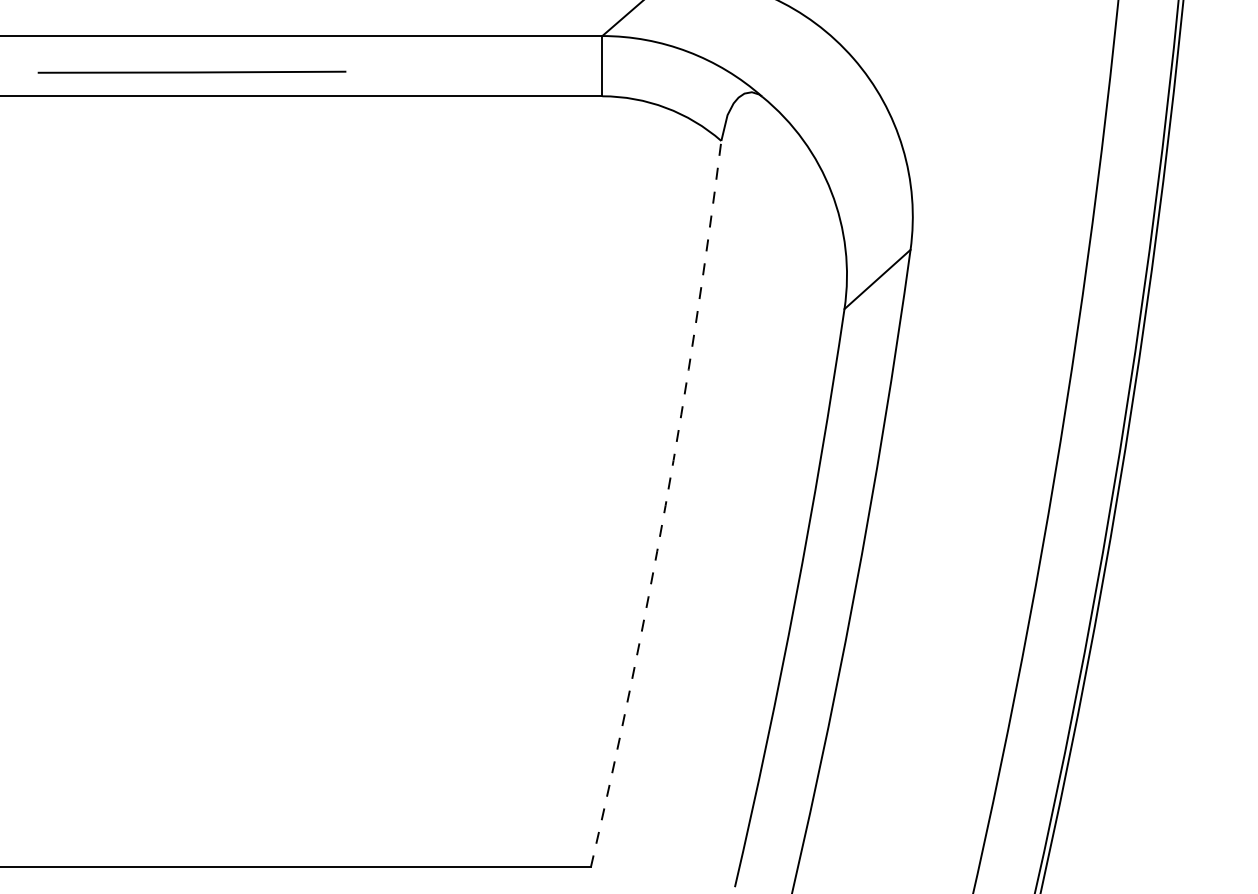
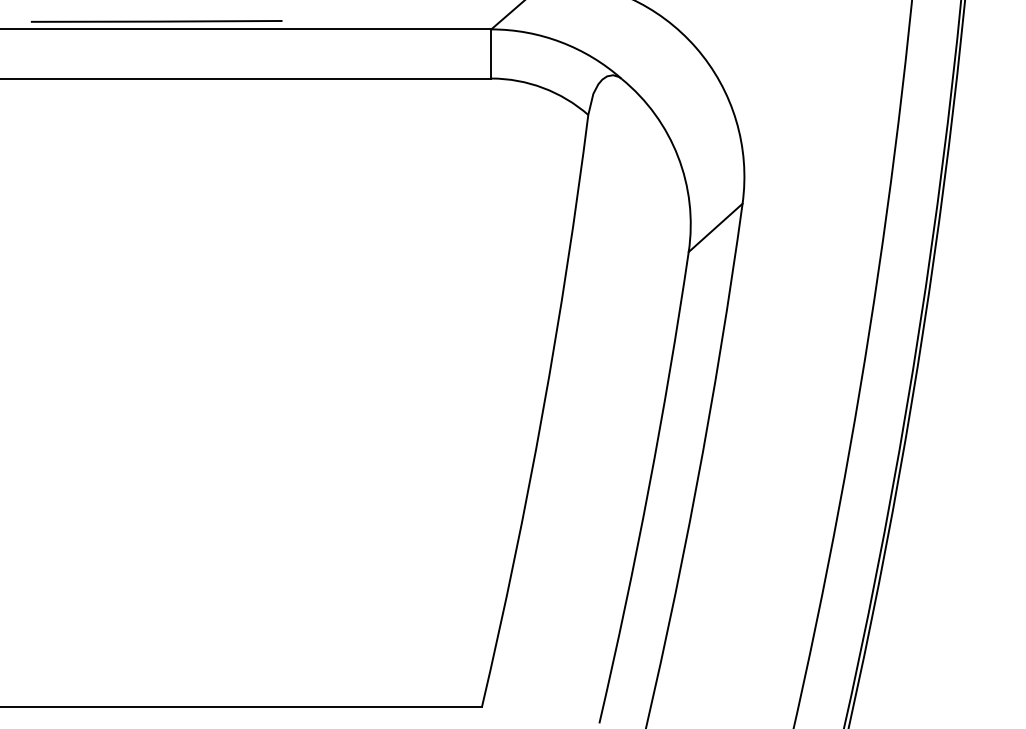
line: (191, 71) -> (156, 20), moved
arc: (665, 505) -> (542, 412), dashed -> solid

